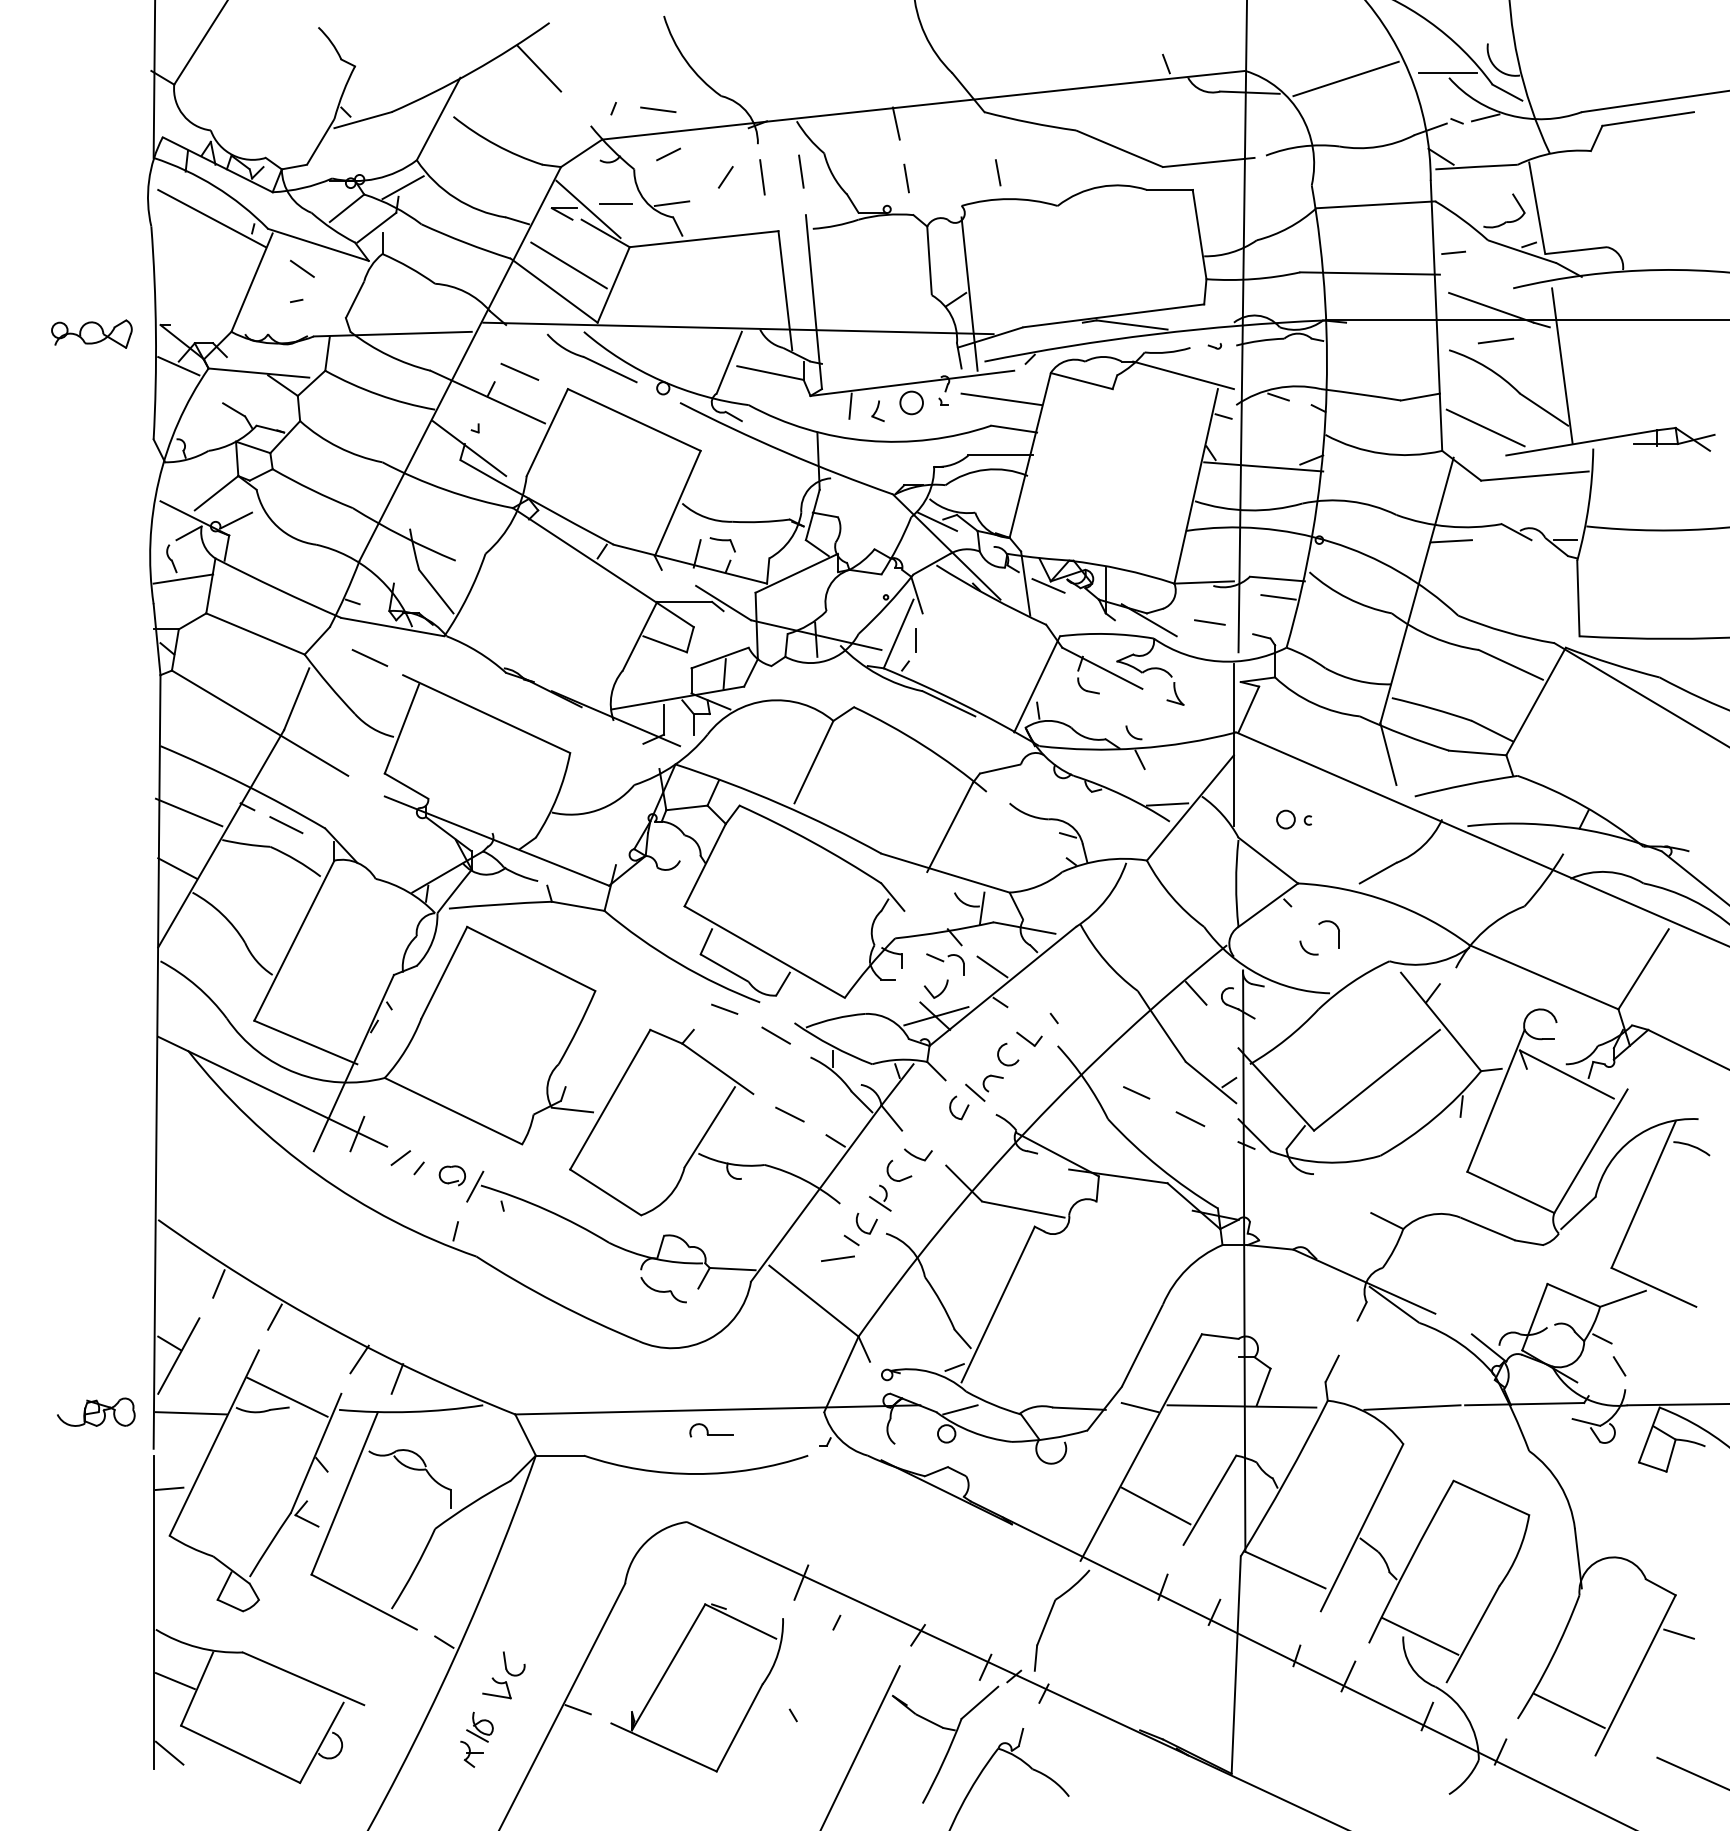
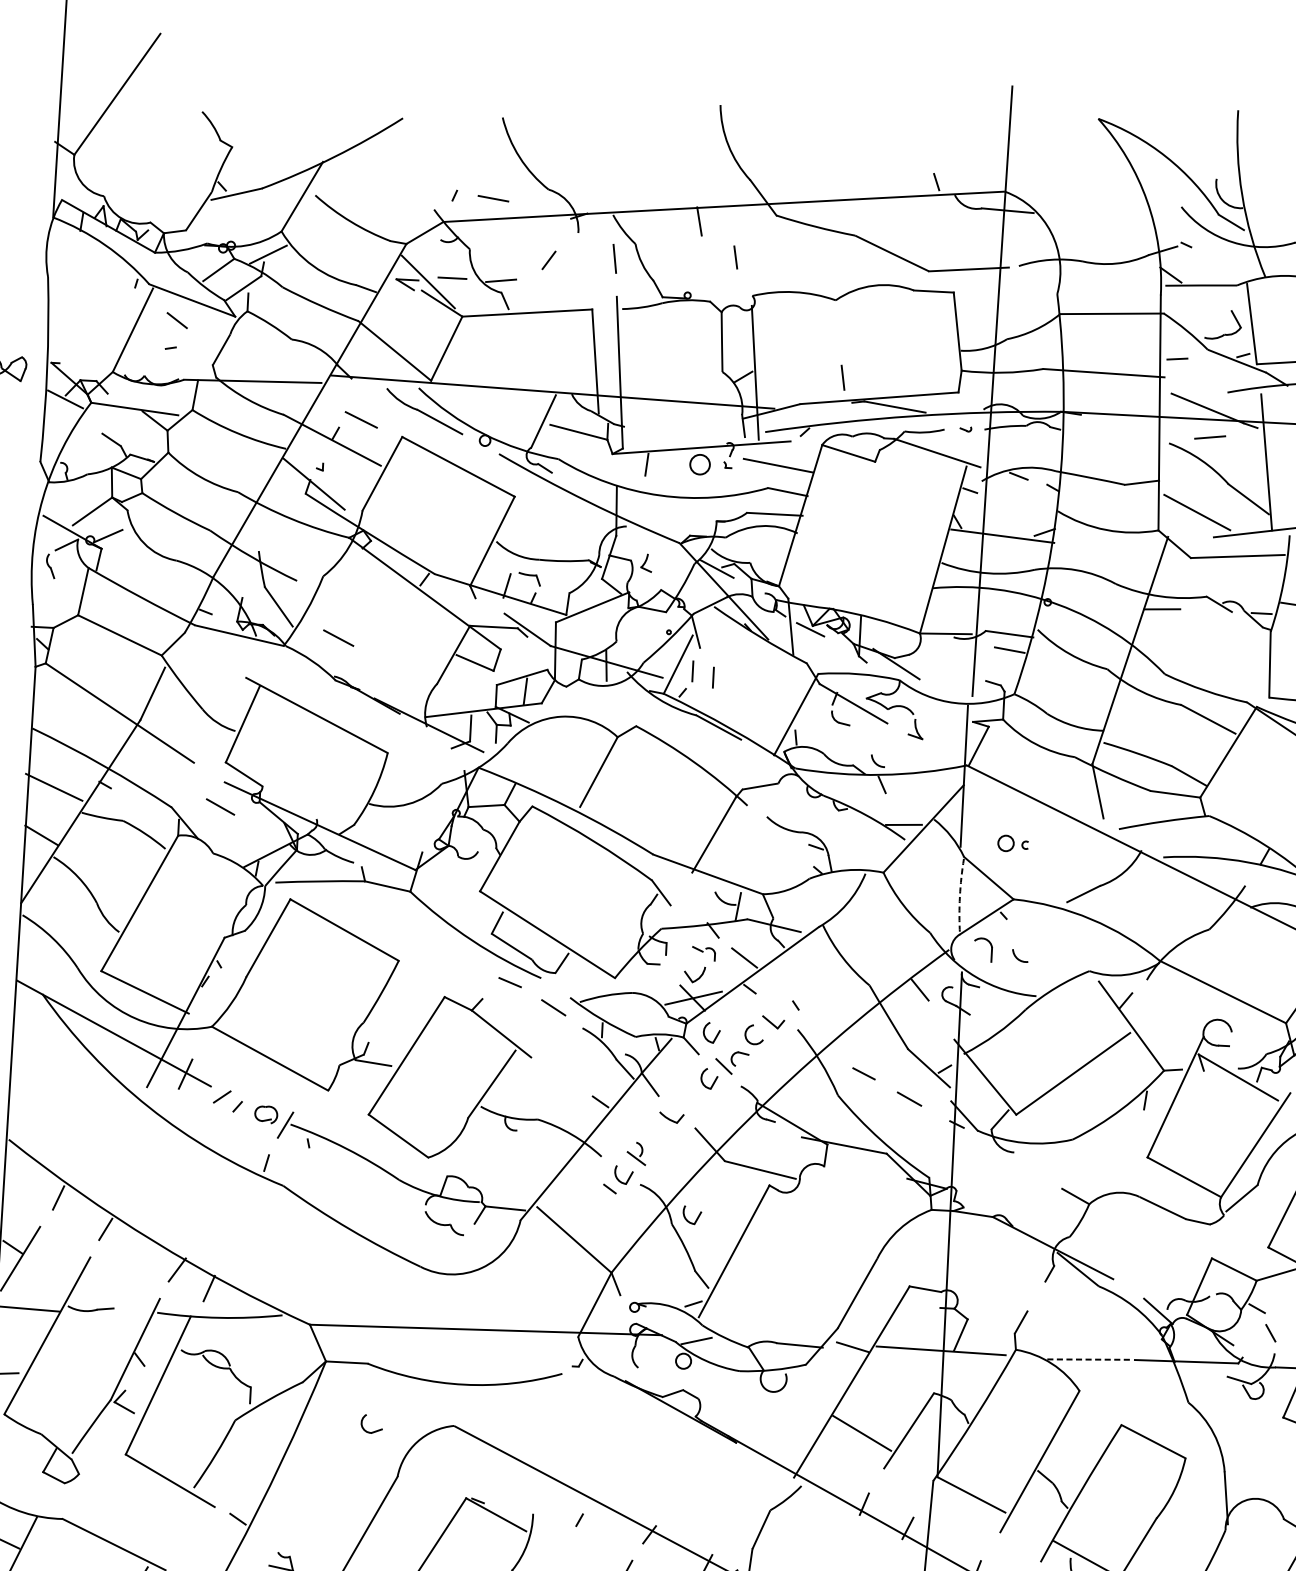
line: (539, 68) -> (392, 157), removed
line: (1447, 73) -> (1180, 203), removed
line: (1345, 78) -> (1091, 202), removed
line: (1485, 117) -> (1211, 242), removed
line: (668, 154) -> (500, 237), removed
line: (998, 172) -> (736, 257), moved
line: (762, 177) -> (580, 262), removed
line: (906, 178) -> (842, 377), moved
line: (211, 218) -> (100, 272), removed
line: (568, 265) -> (408, 329), removed
part: (877, 411) -> (646, 563), moved
line: (183, 578) -> (59, 583), removed
line: (1209, 622) -> (948, 668), removed
line: (939, 646) -> (713, 677), added
line: (369, 657) -> (338, 637), moved
line: (286, 825) -> (220, 807), moved
arc: (1236, 883) -> (960, 896), solid -> dashed
part: (1338, 934) -> (991, 950), moved
part: (945, 964) -> (703, 953), size x0.7
part: (959, 1054) -> (711, 1032), added
line: (789, 1114) -> (561, 1076), removed
part: (902, 1178) -> (374, 1430), moved
line: (837, 1258) -> (596, 1204), removed
part: (953, 1268) -> (697, 1217), added
line: (287, 1396) -> (113, 1298), removed
line: (1412, 1407) -> (1089, 1359), solid -> dashed
part: (711, 1430) -> (479, 1347), removed
line: (801, 1582) -> (550, 1483), removed
part: (506, 1663) -> (291, 1540), removed

